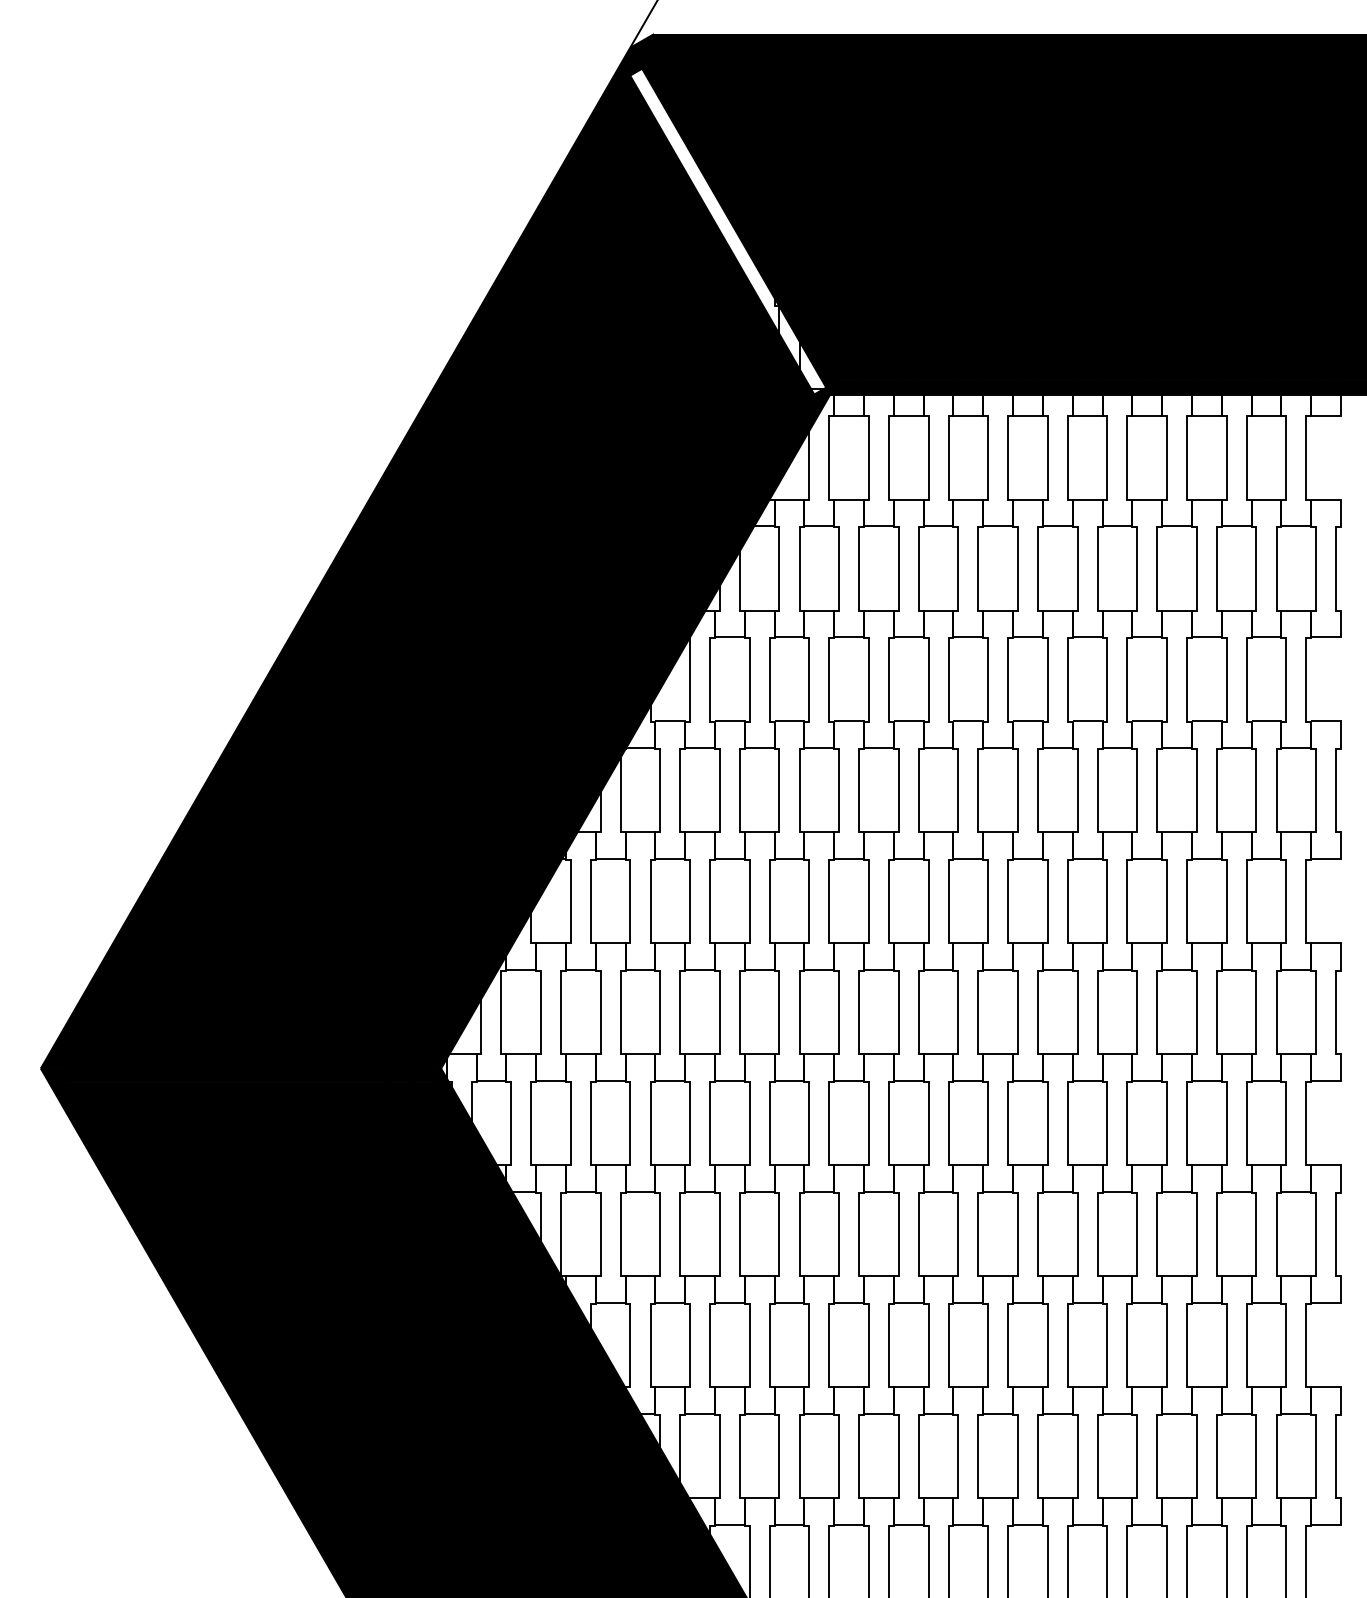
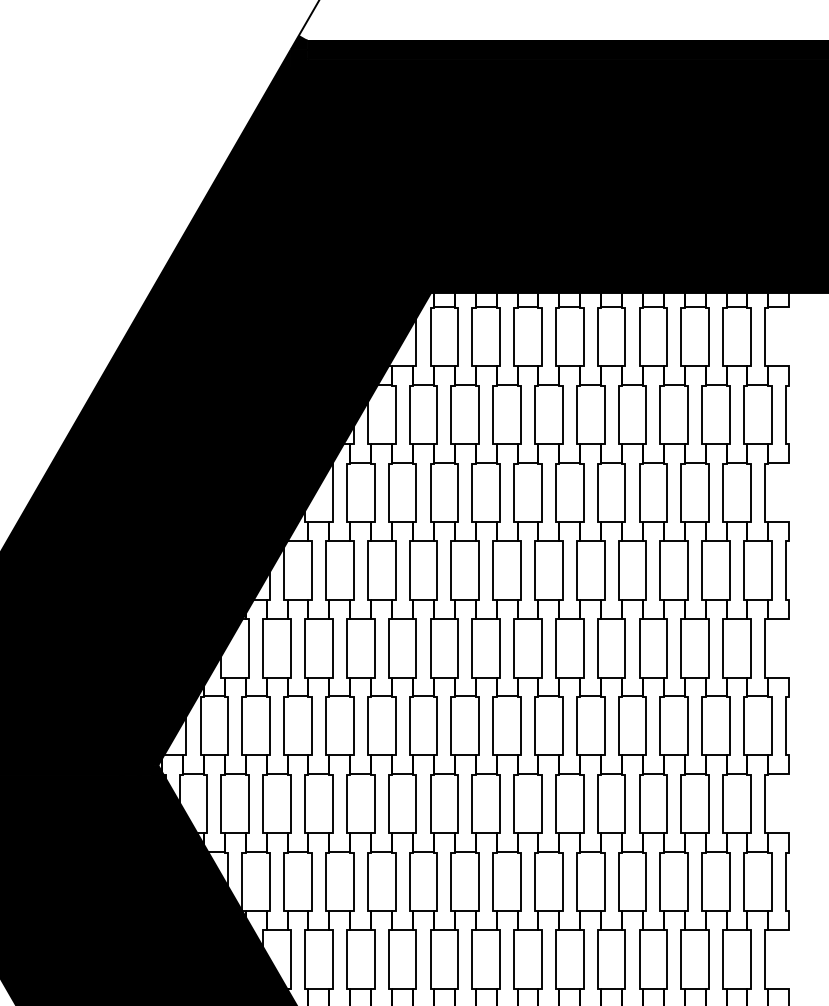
fill: (642, 37) -> (299, 42), added
fill: (728, 231) -> (359, 178), added

